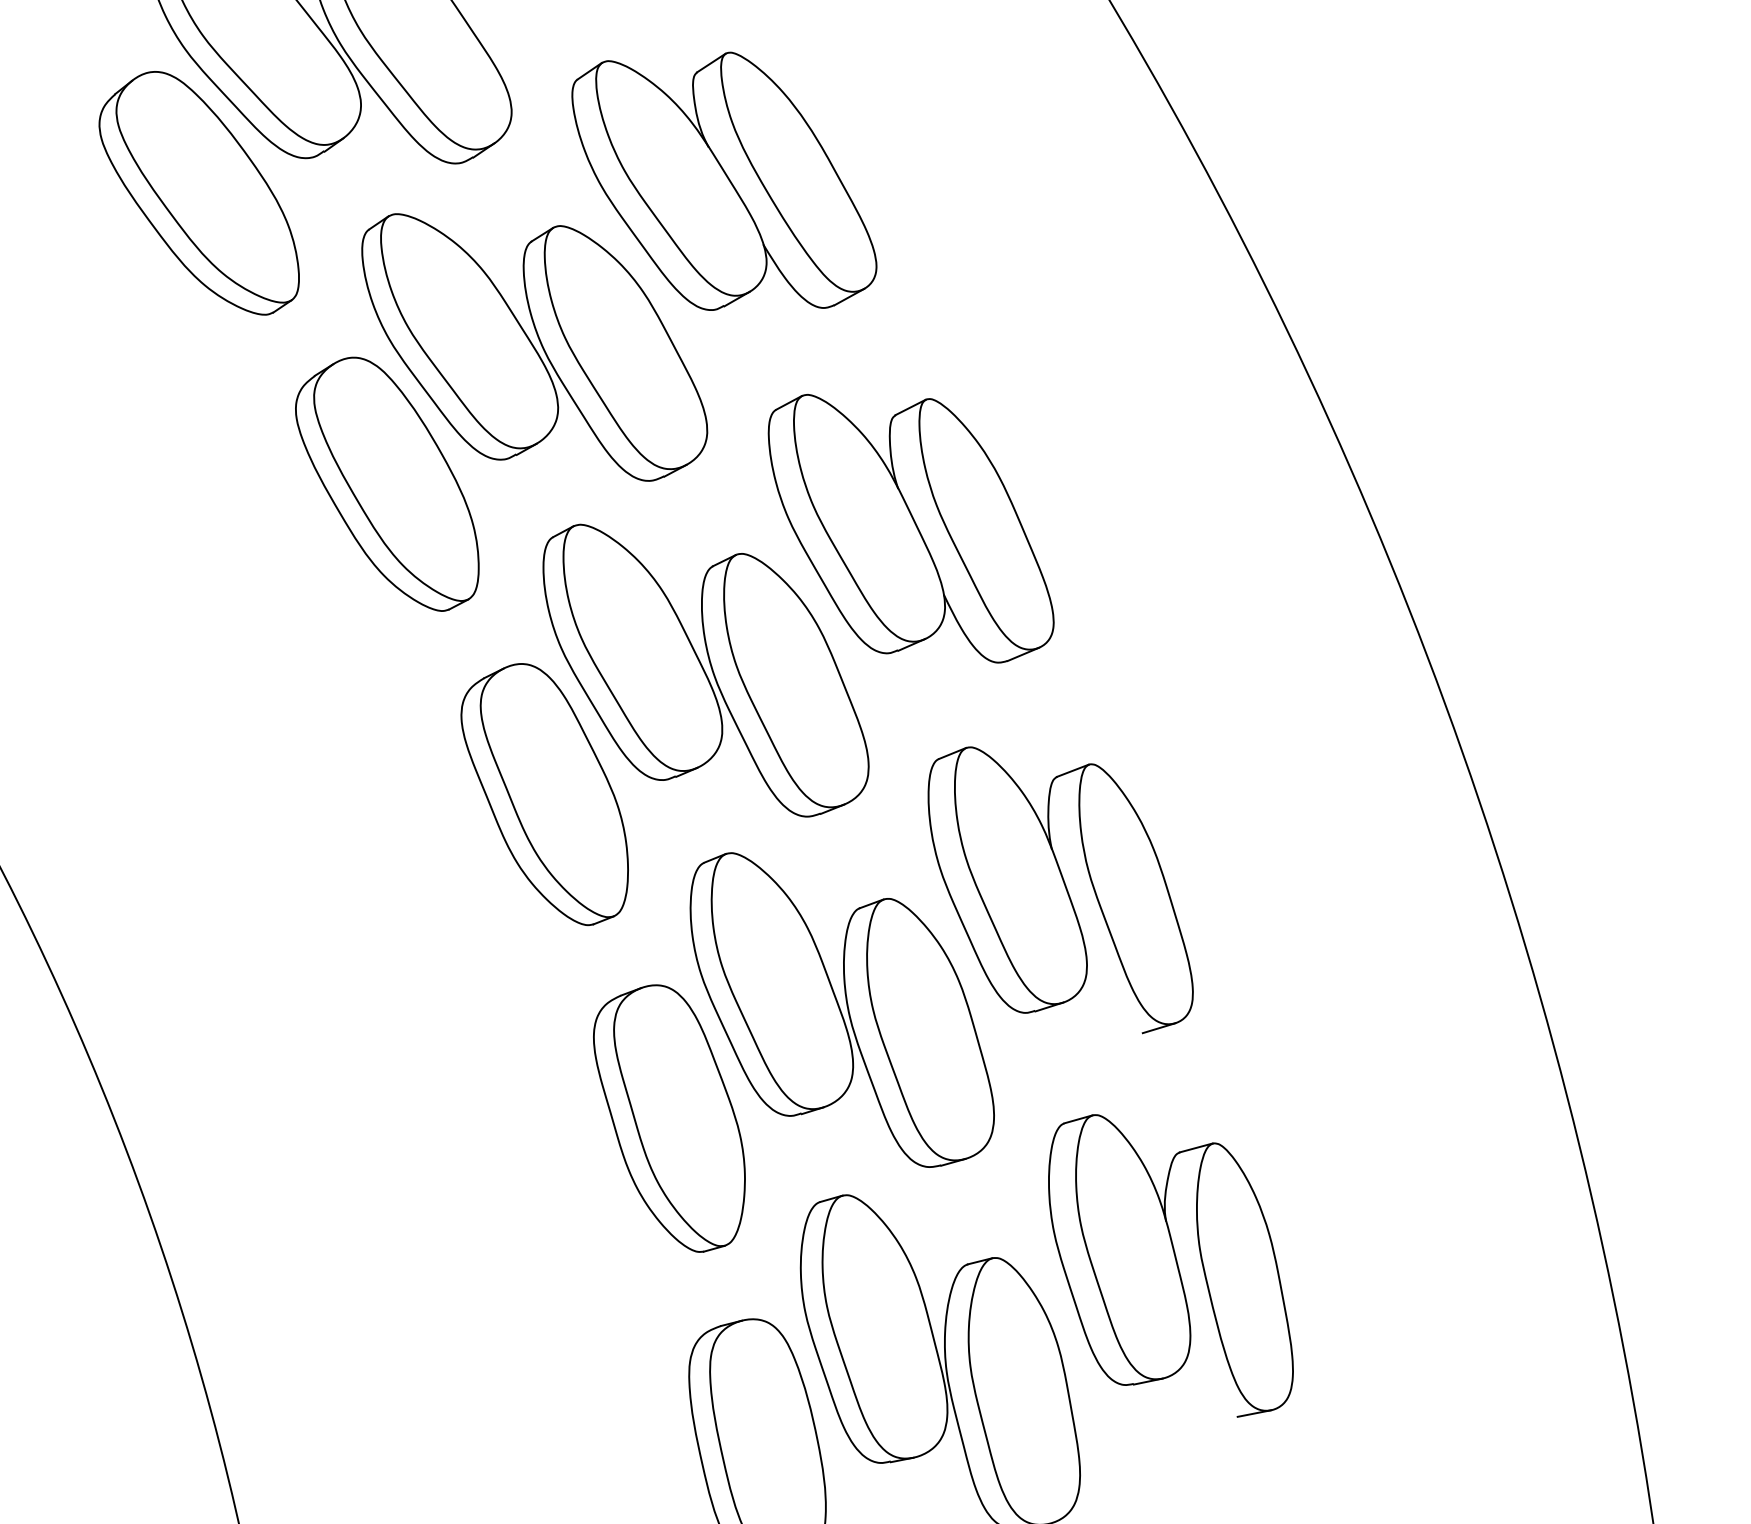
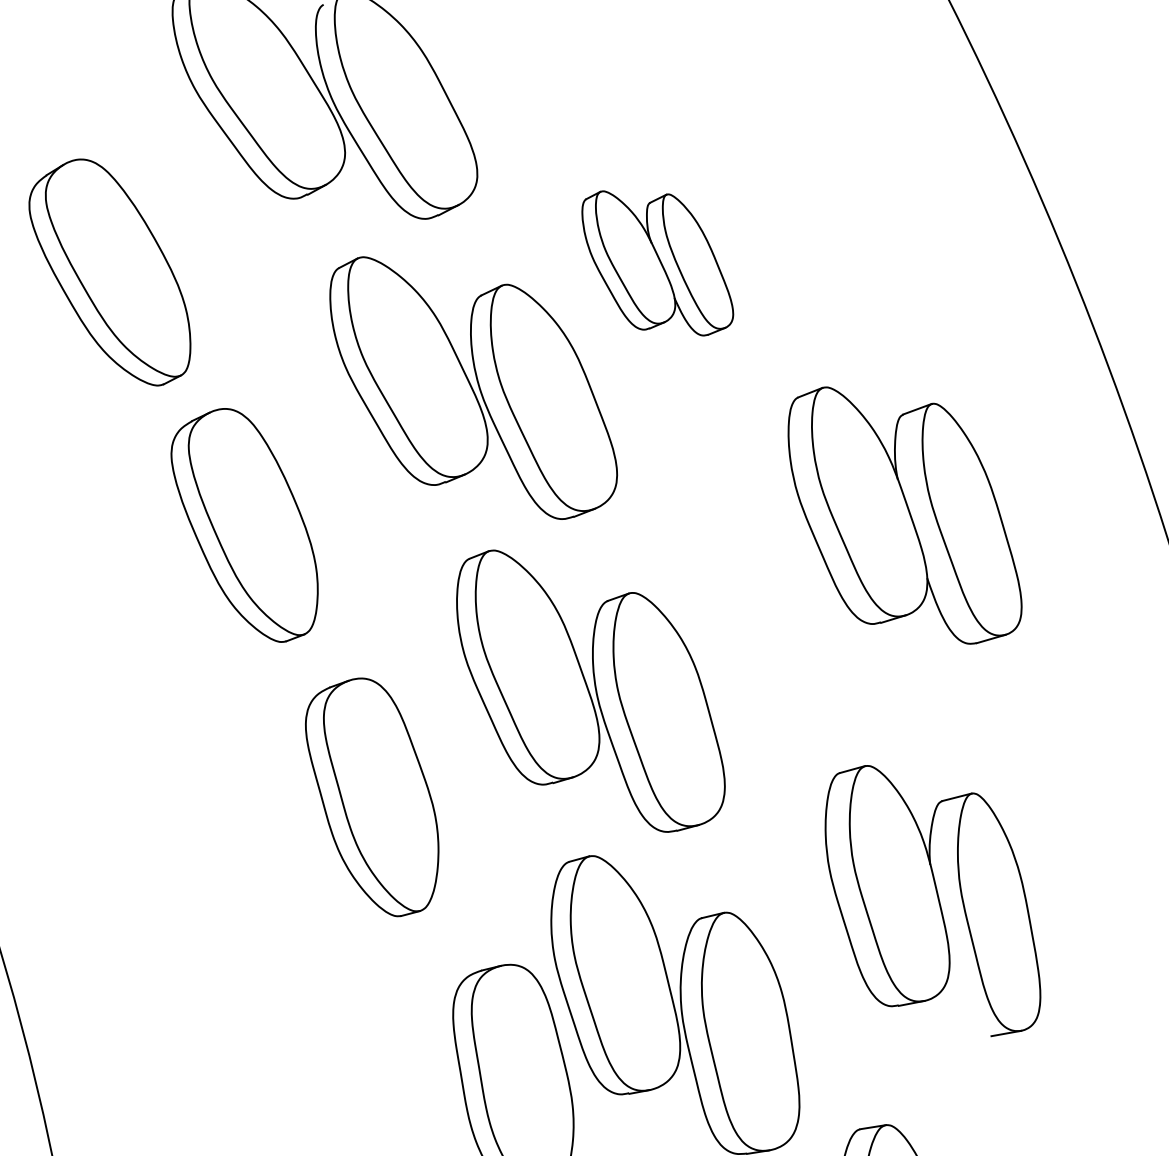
part: (724, 180) -> (657, 261), size x0.6
part: (198, 193) -> (109, 271), moved
part: (387, 483) -> (244, 523), moved
part: (910, 528) -> (904, 516), moved
part: (544, 794) -> (371, 796), moved
part: (1060, 890) -> (933, 901), moved

